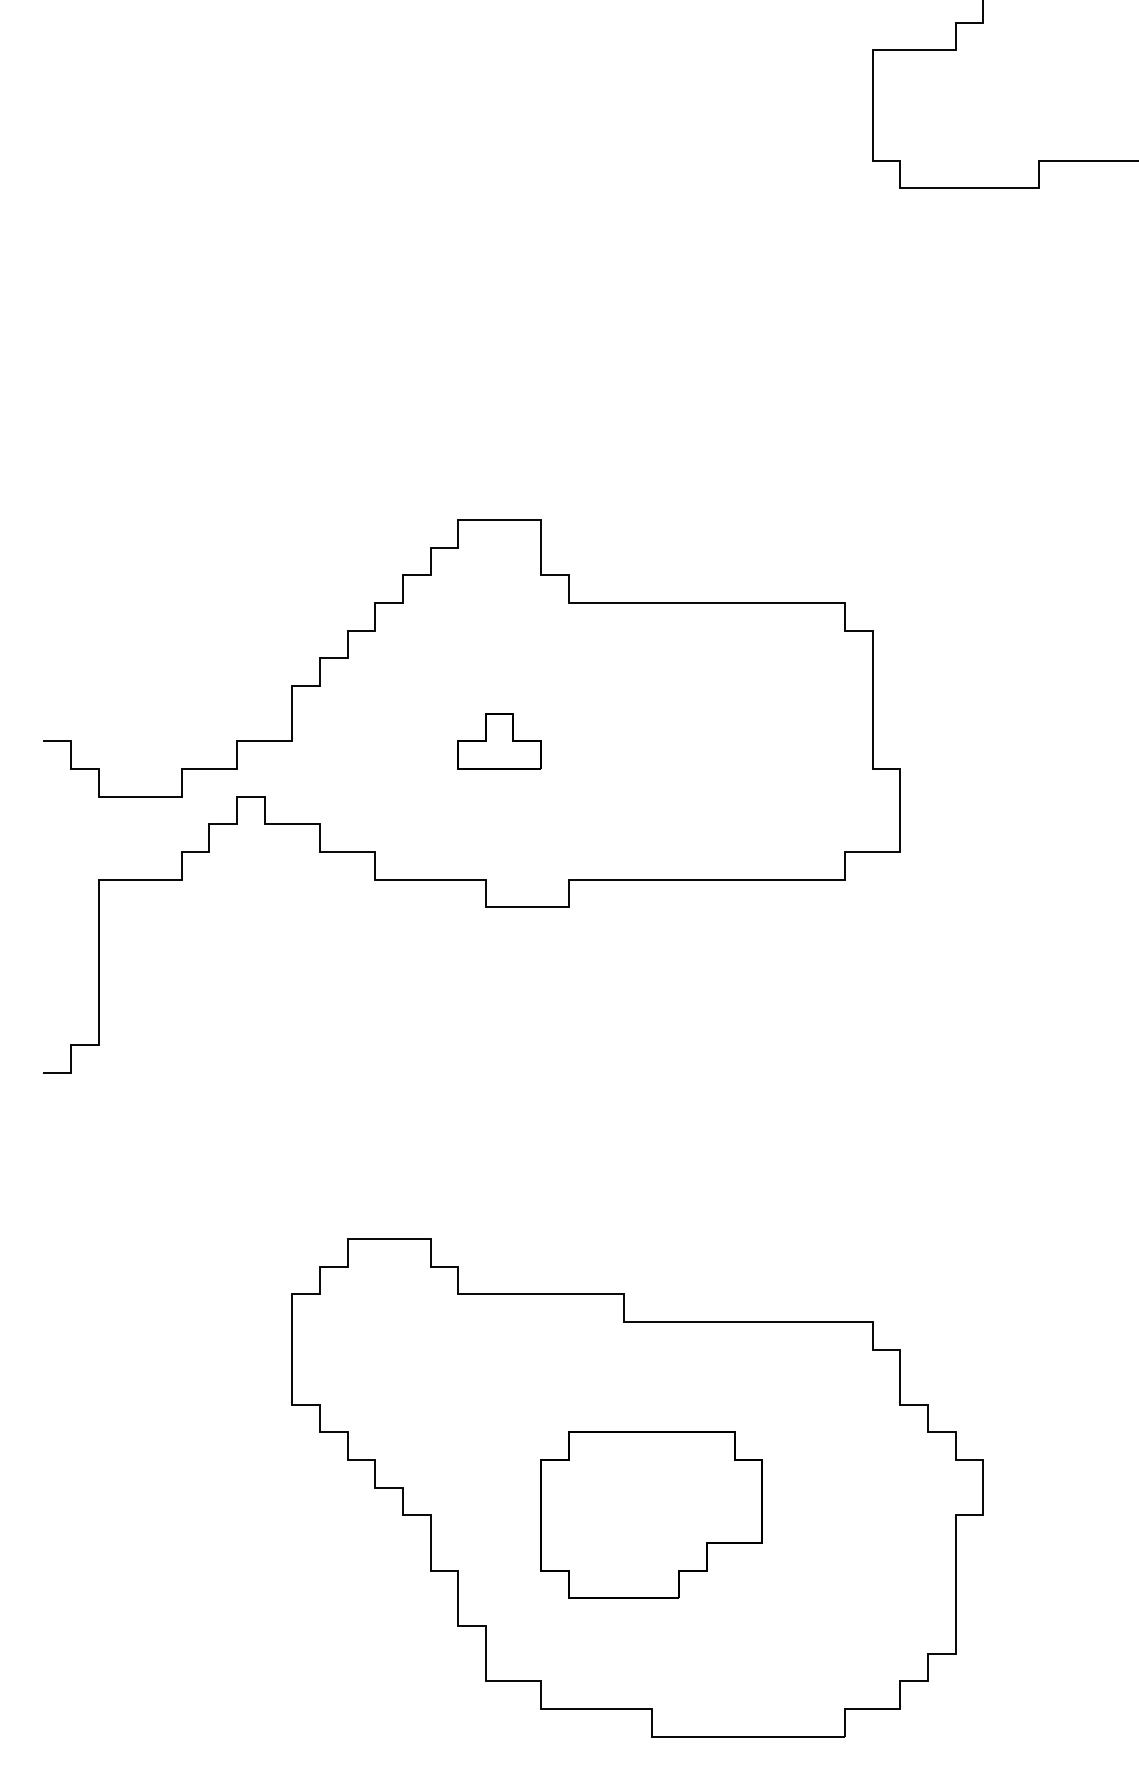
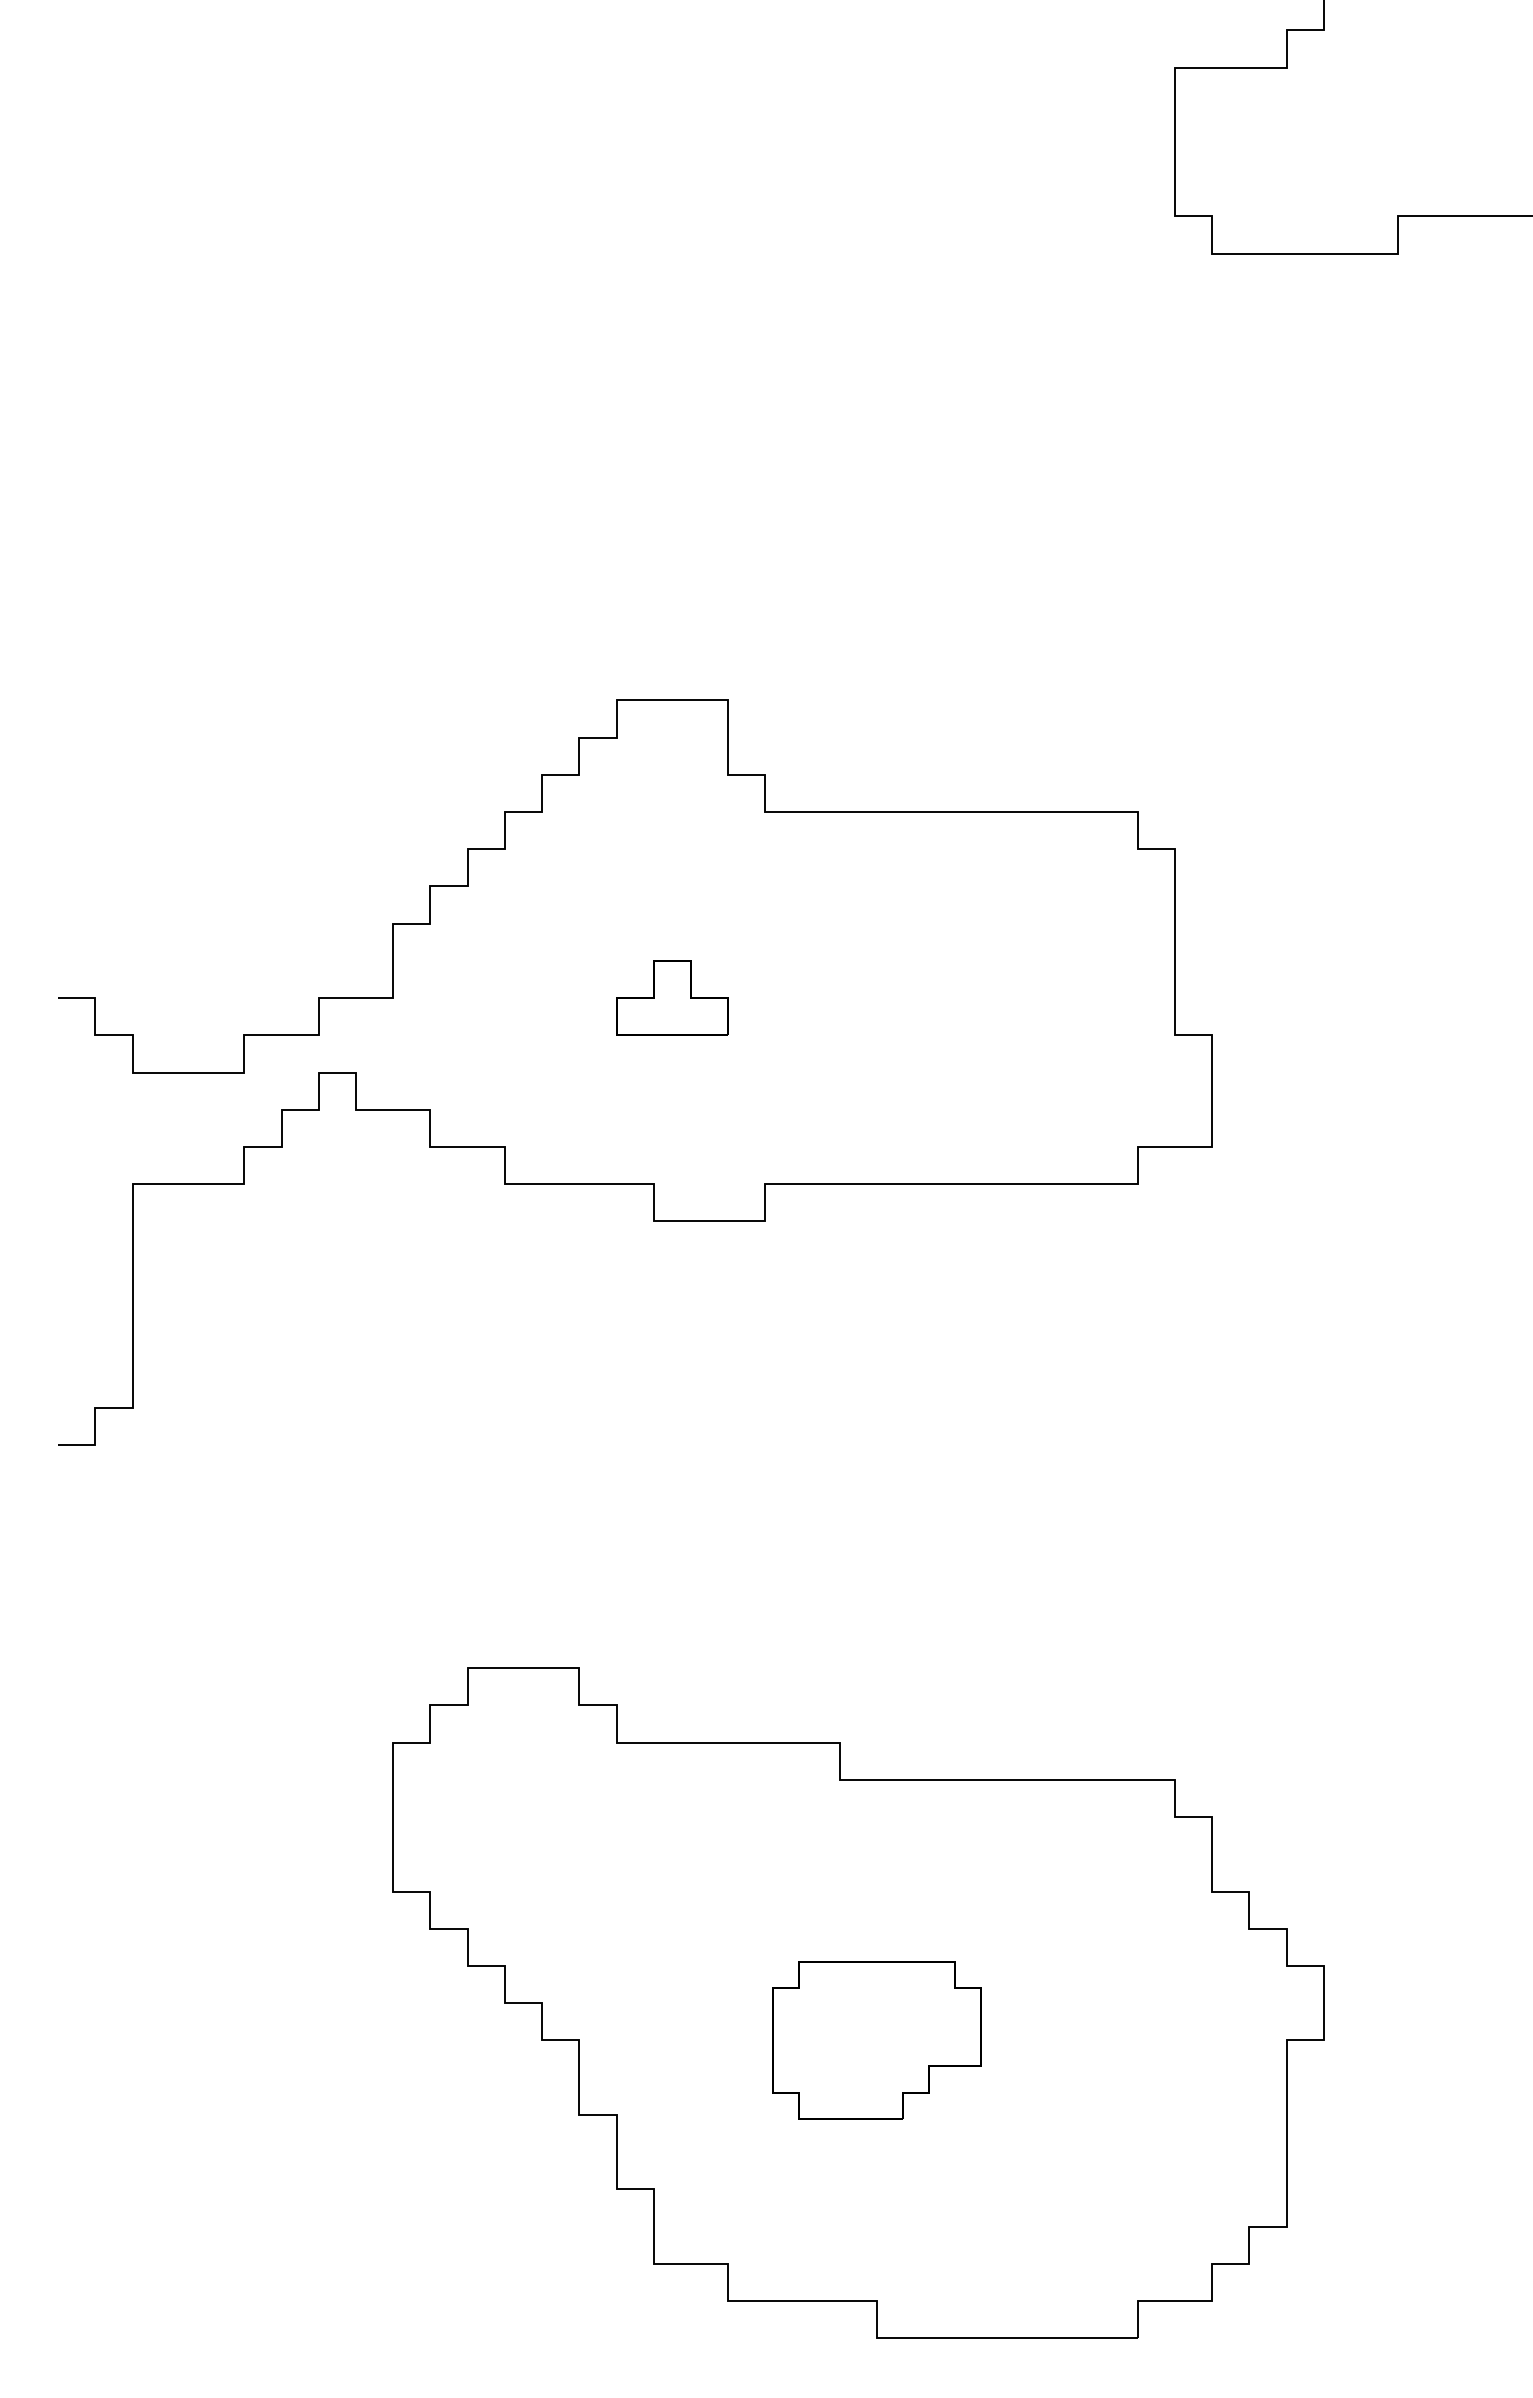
part: (651, 1515) -> (876, 2040), size x0.7

